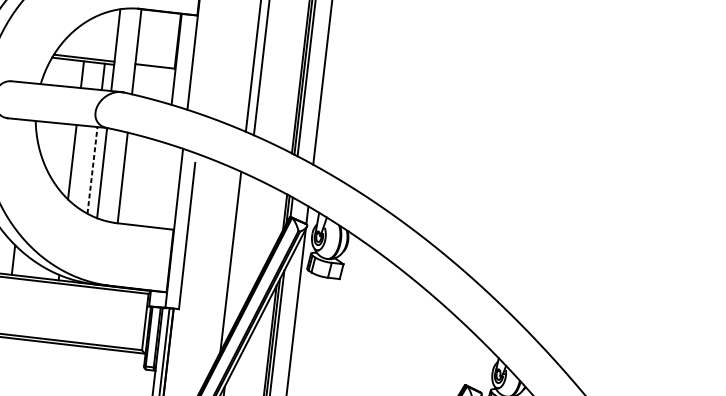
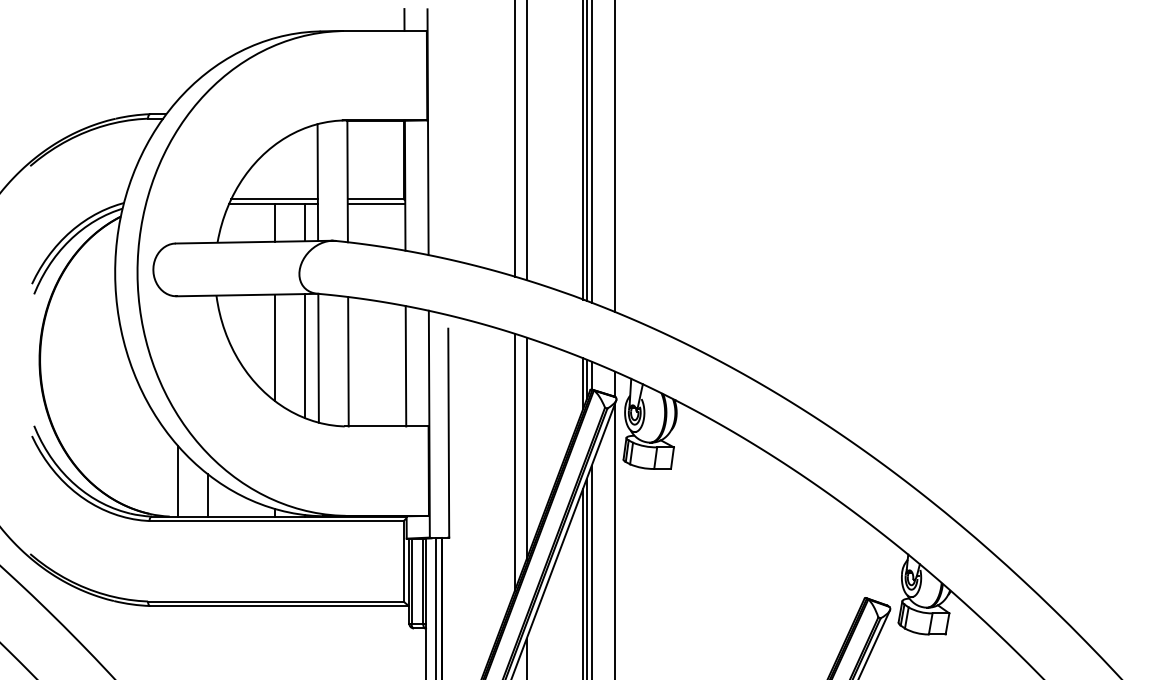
line: (155, 69) -> (376, 203), added
line: (92, 170) -> (304, 356), dashed -> solid
line: (162, 185) -> (405, 366), added
line: (240, 253) -> (526, 448), added

